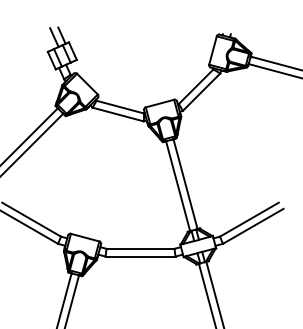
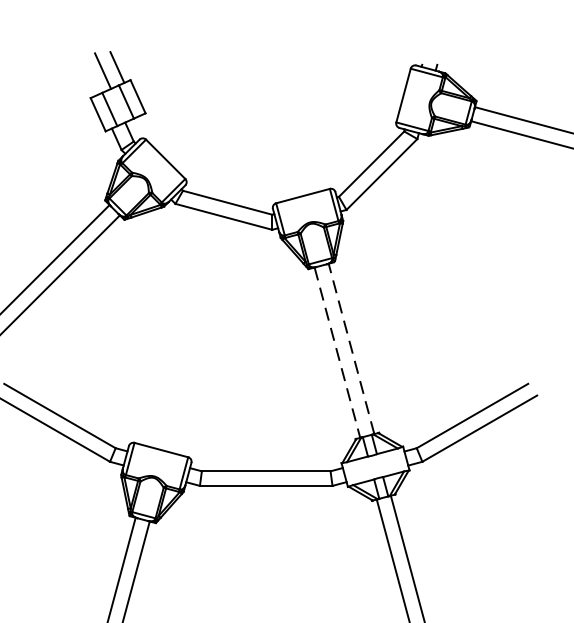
line: (185, 184) -> (351, 349), solid -> dashed
line: (178, 186) -> (338, 353), solid -> dashed

